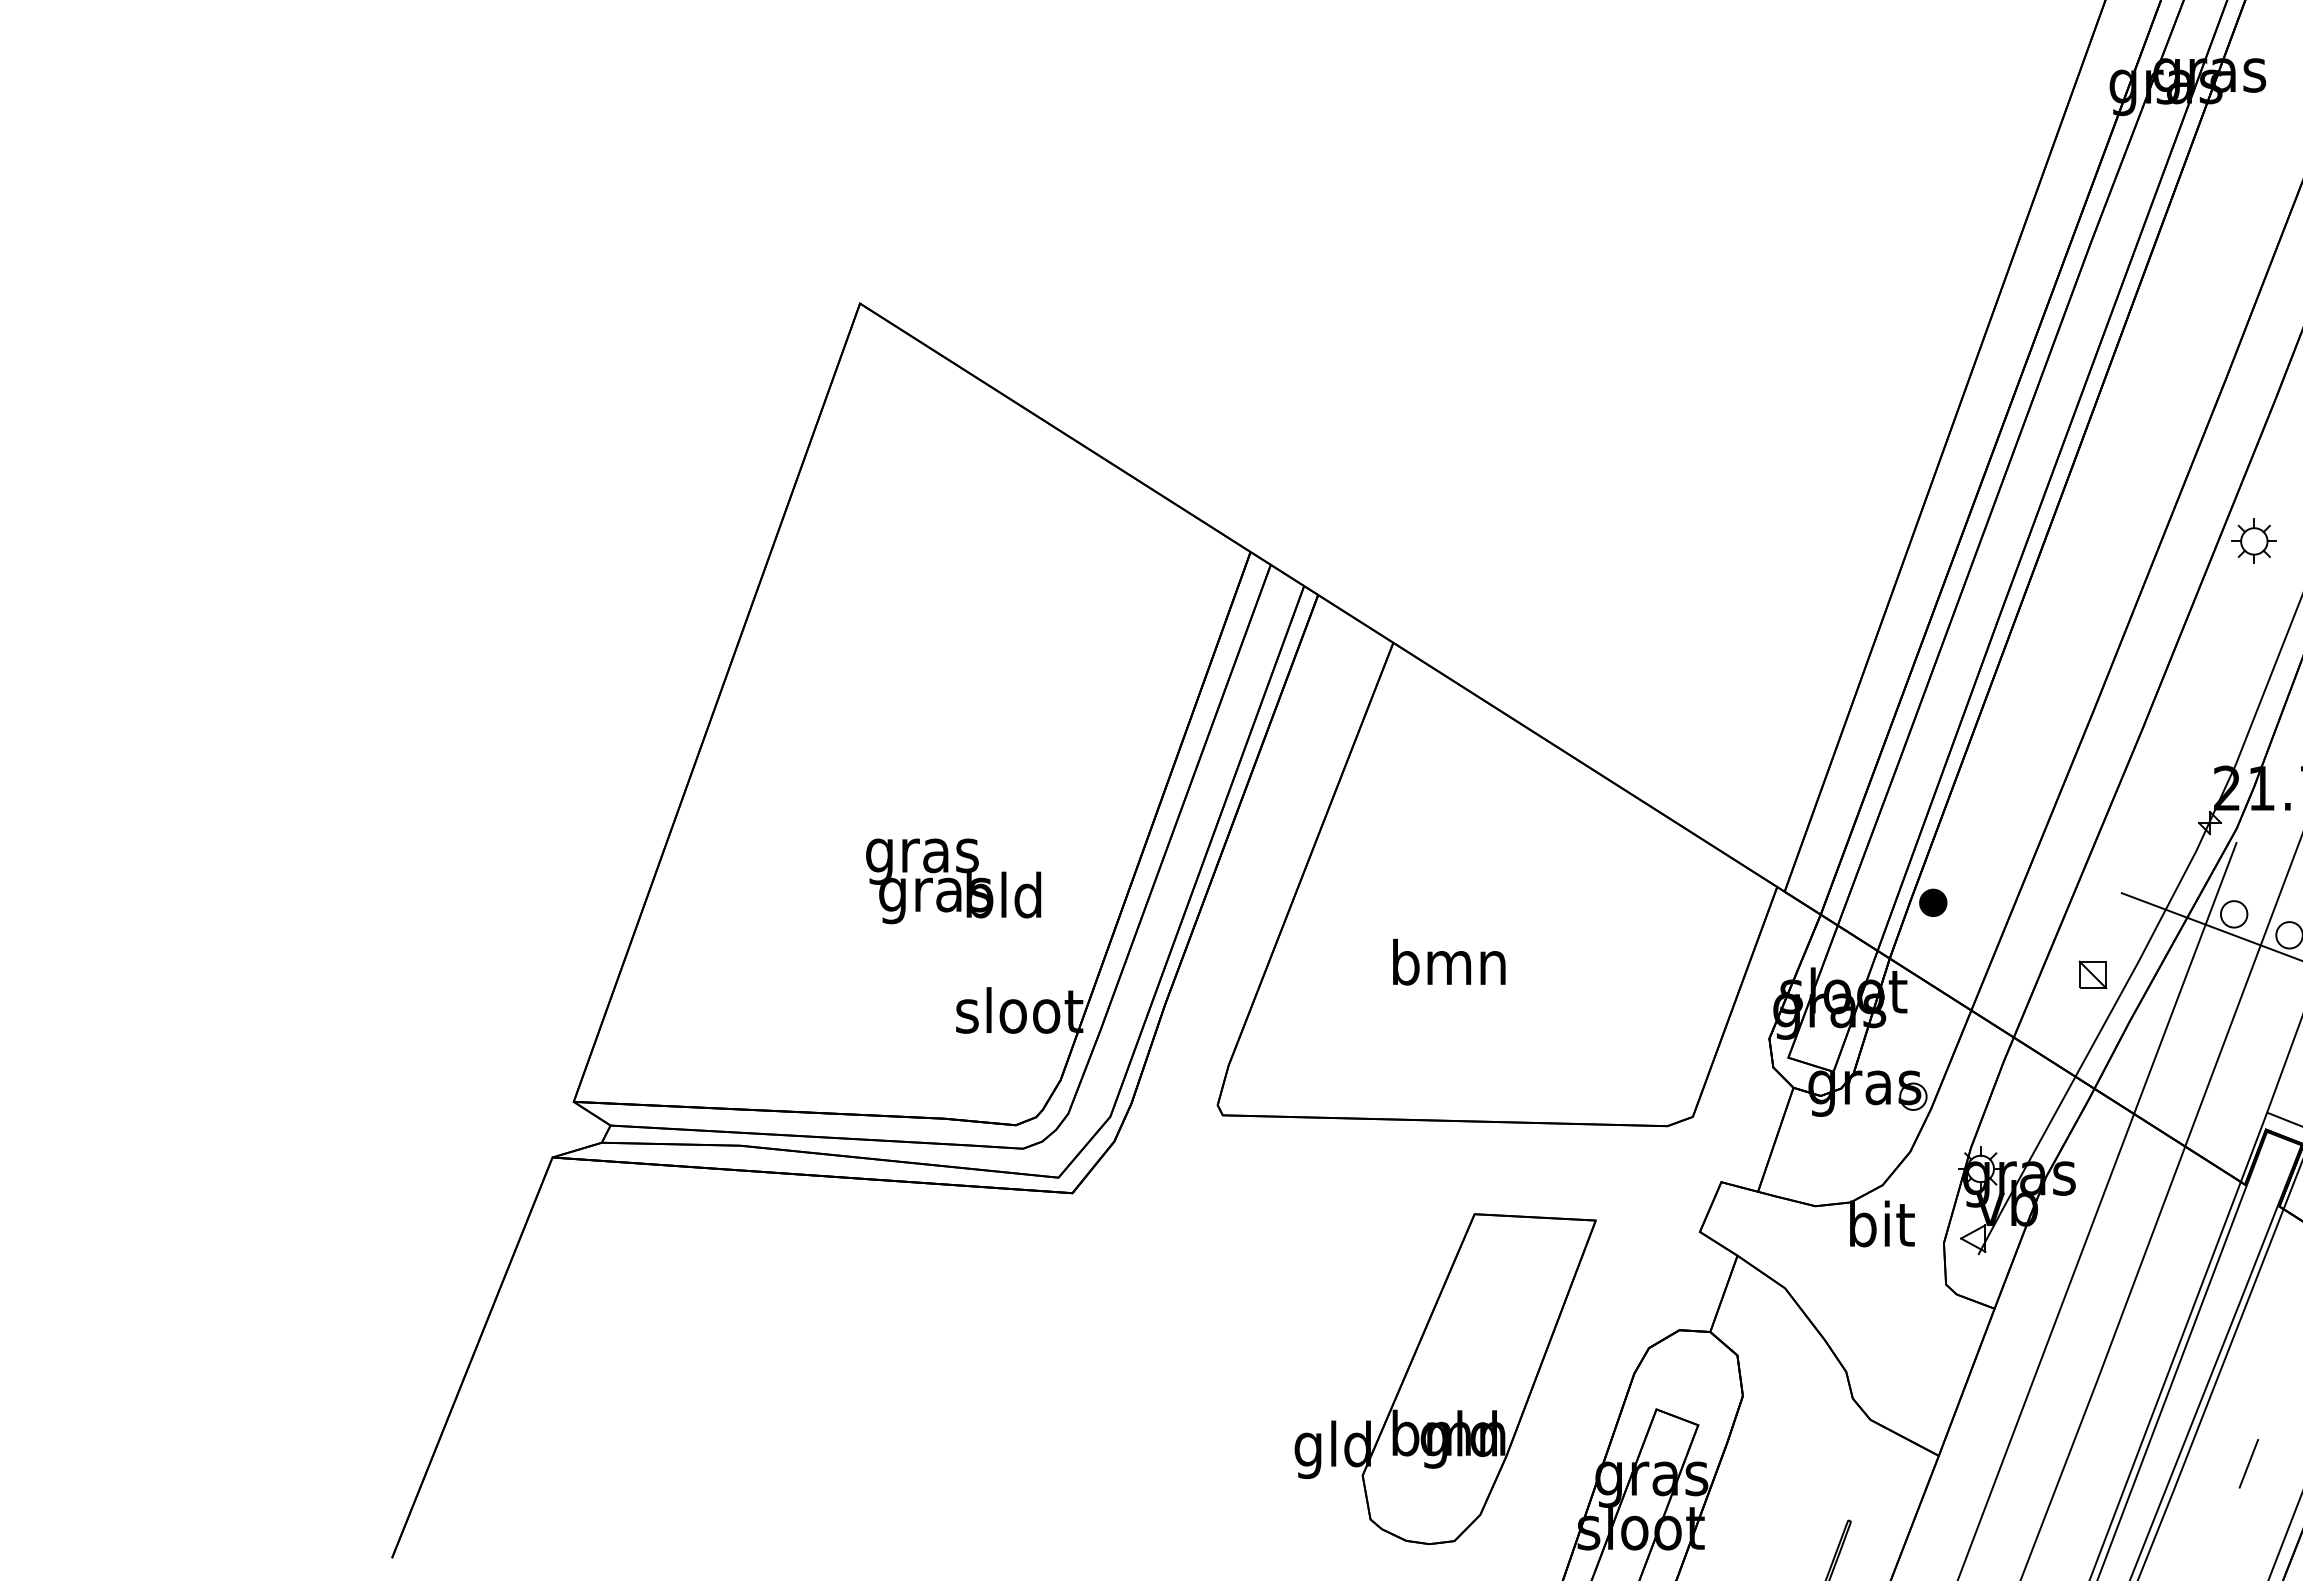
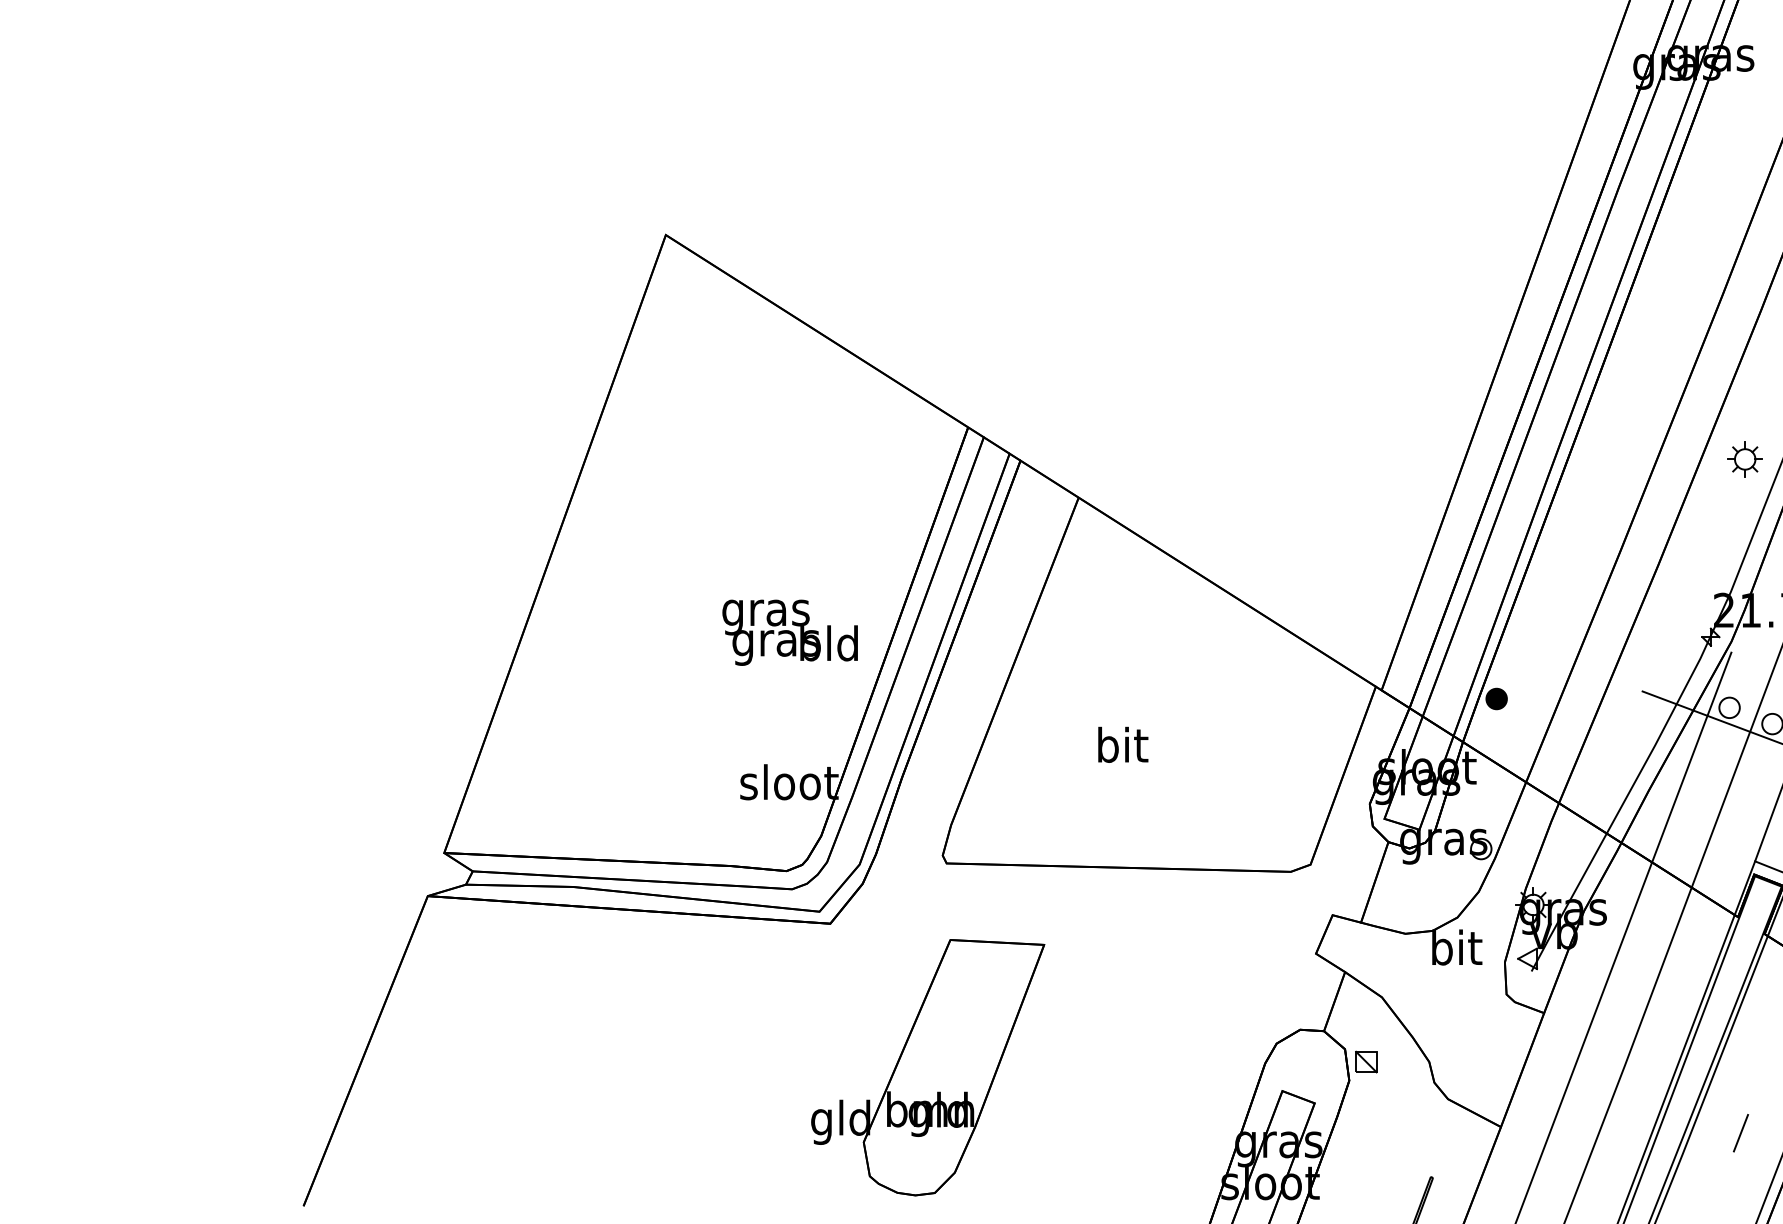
part: (2253, 540) -> (1744, 458), moved
text: (953, 881) -> (790, 632), moved
text: (1449, 961) -> (1122, 744), bmn -> bit
part: (2092, 974) -> (1366, 1061), moved
part: (1445, 1379) -> (927, 1067), moved

